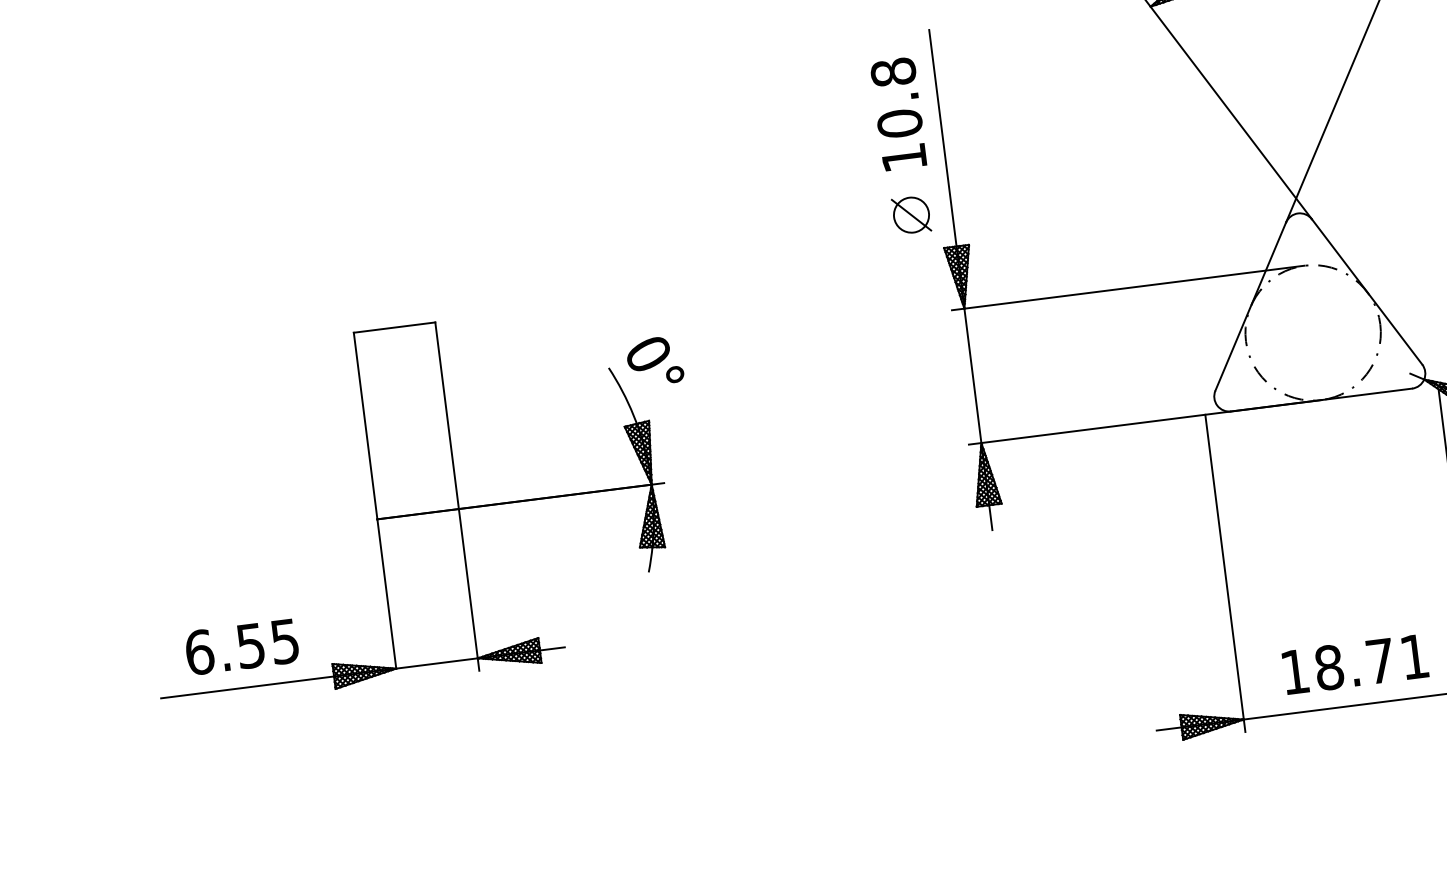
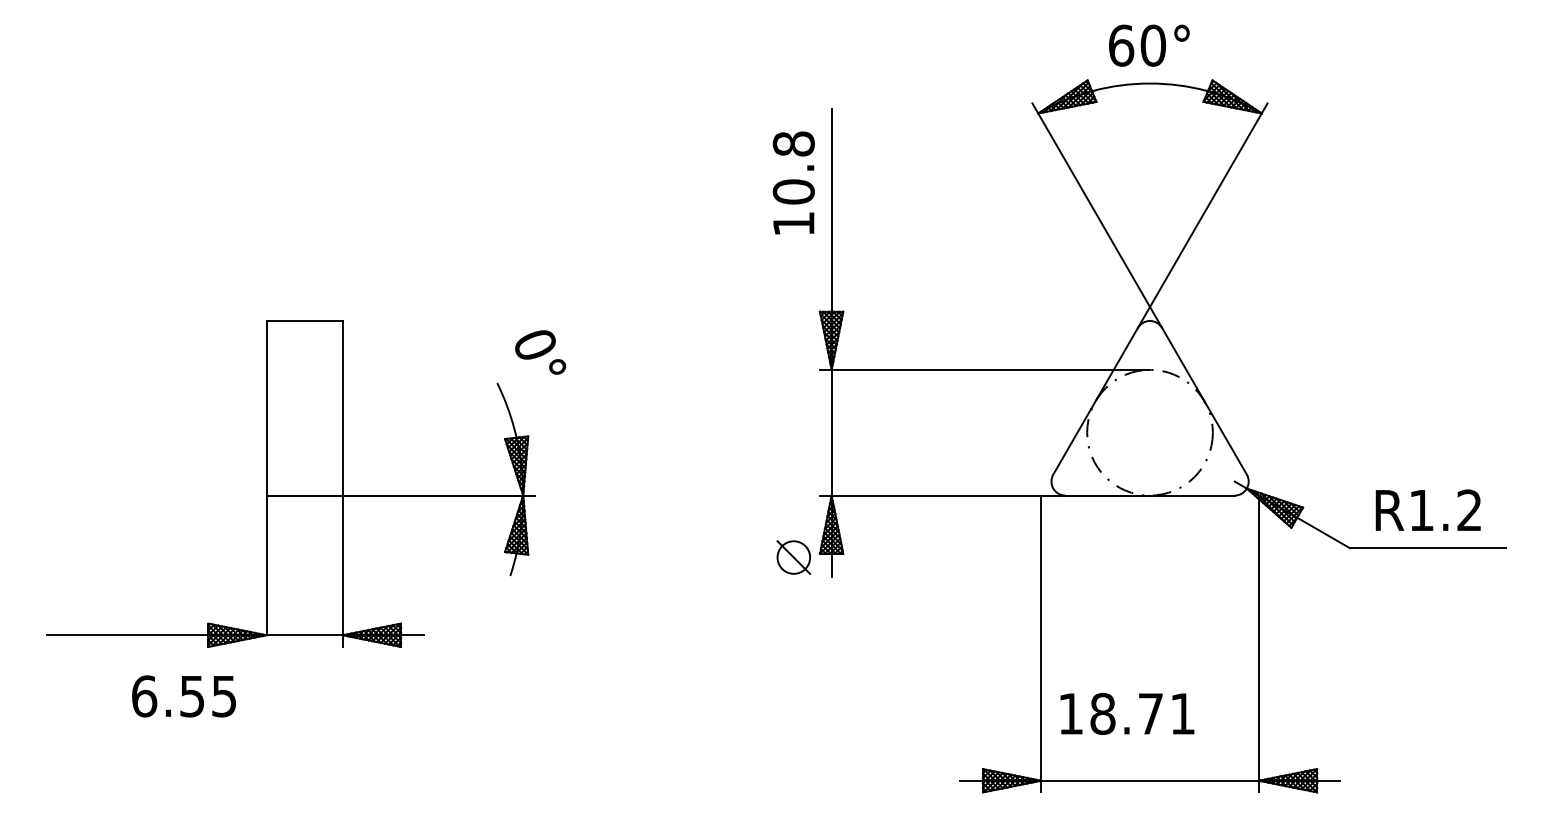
part: (911, 215) -> (793, 557), moved
text: (654, 361) -> (540, 352), moved
text: (241, 647) -> (183, 696), moved
text: (1355, 663) -> (1127, 713), moved

